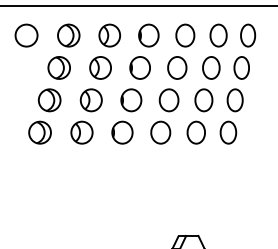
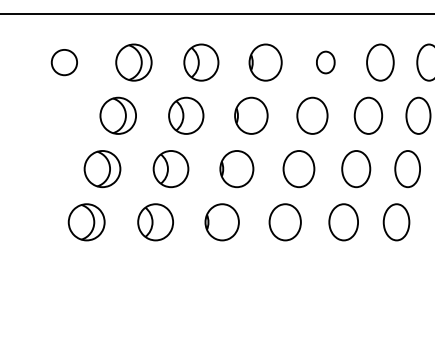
part: (26, 35) -> (64, 62), size x0.7
part: (185, 35) -> (325, 62), size x0.6

